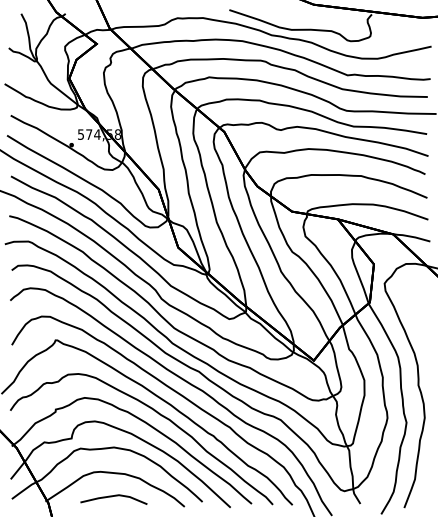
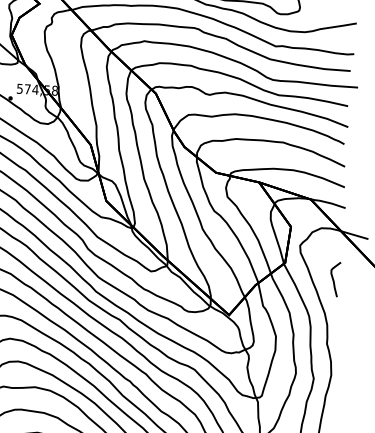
curve: (422, 317) -> (334, 279), added

